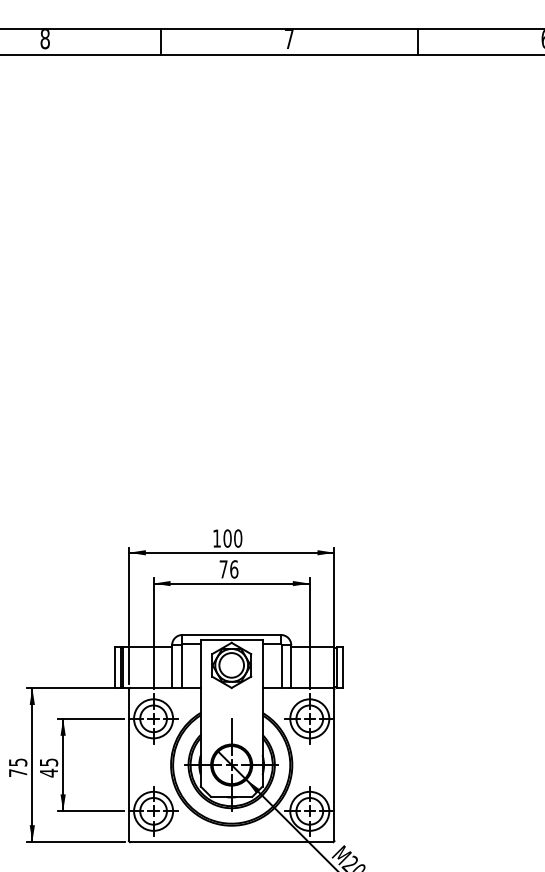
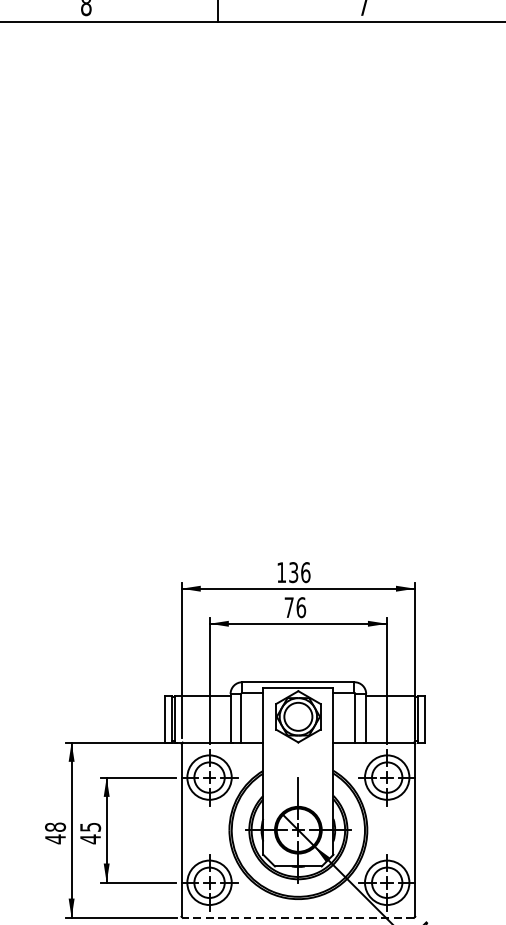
text: (232, 538) -> (299, 572), 100 -> 136
text: (17, 767) -> (54, 832), 75 -> 48
line: (231, 842) -> (298, 918), solid -> dashed

